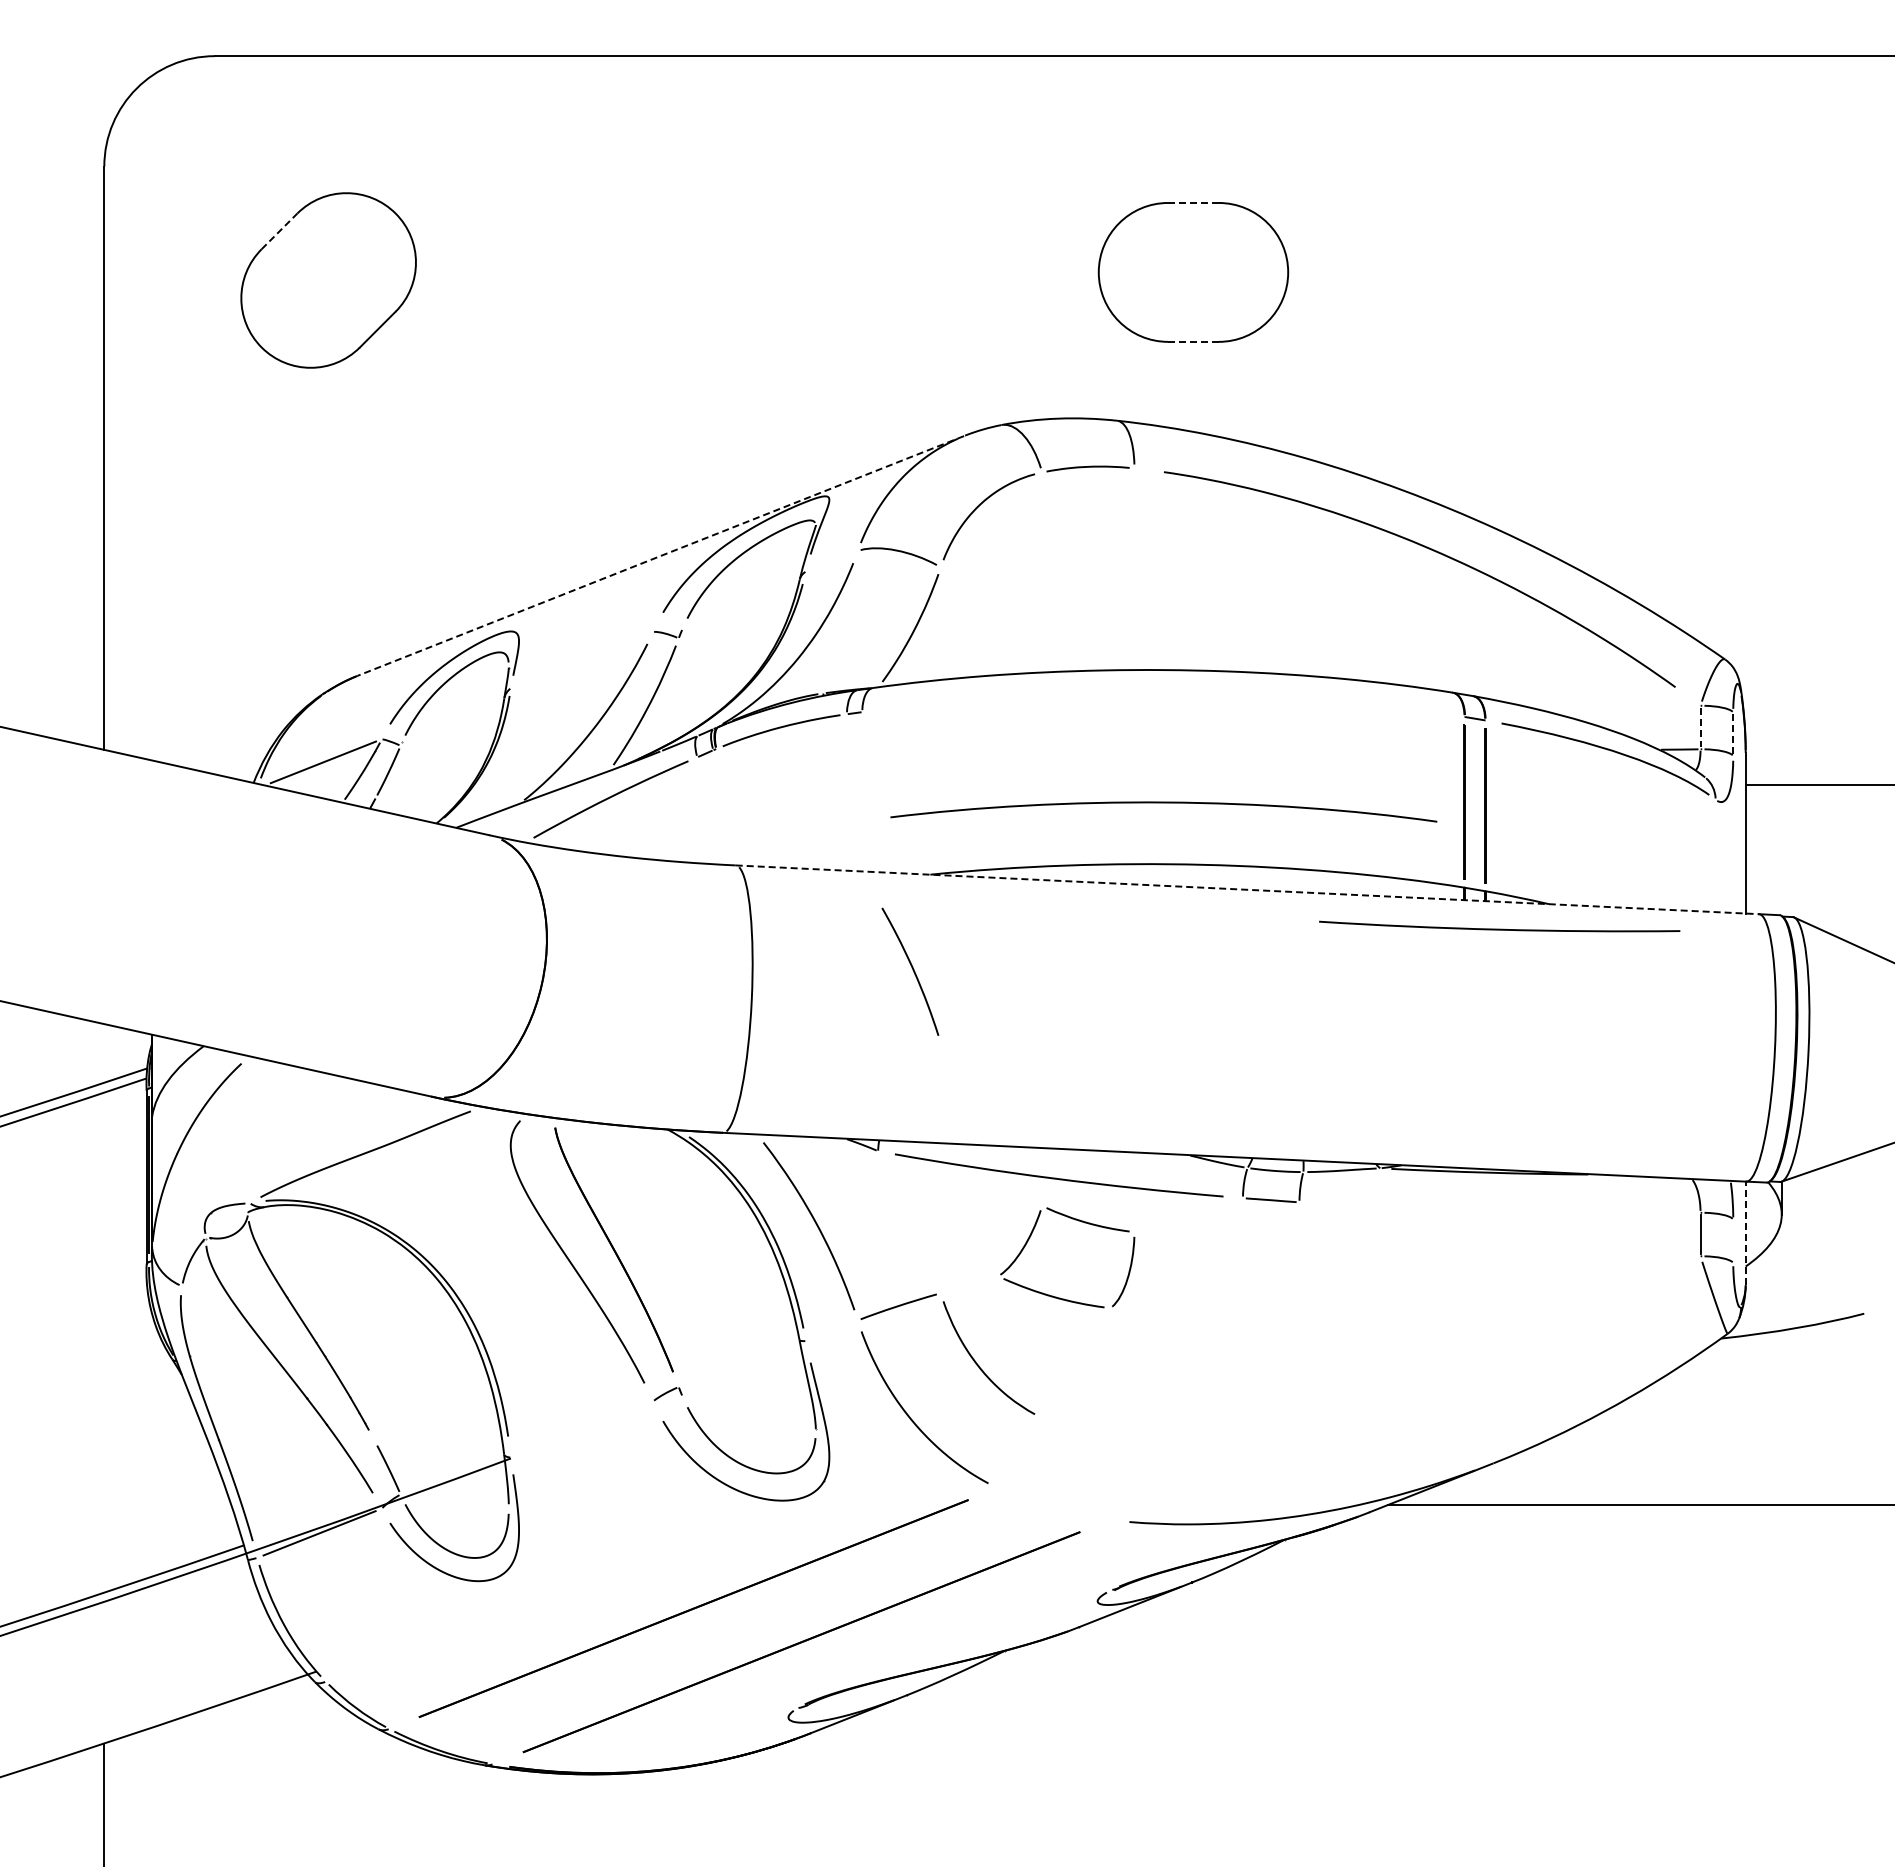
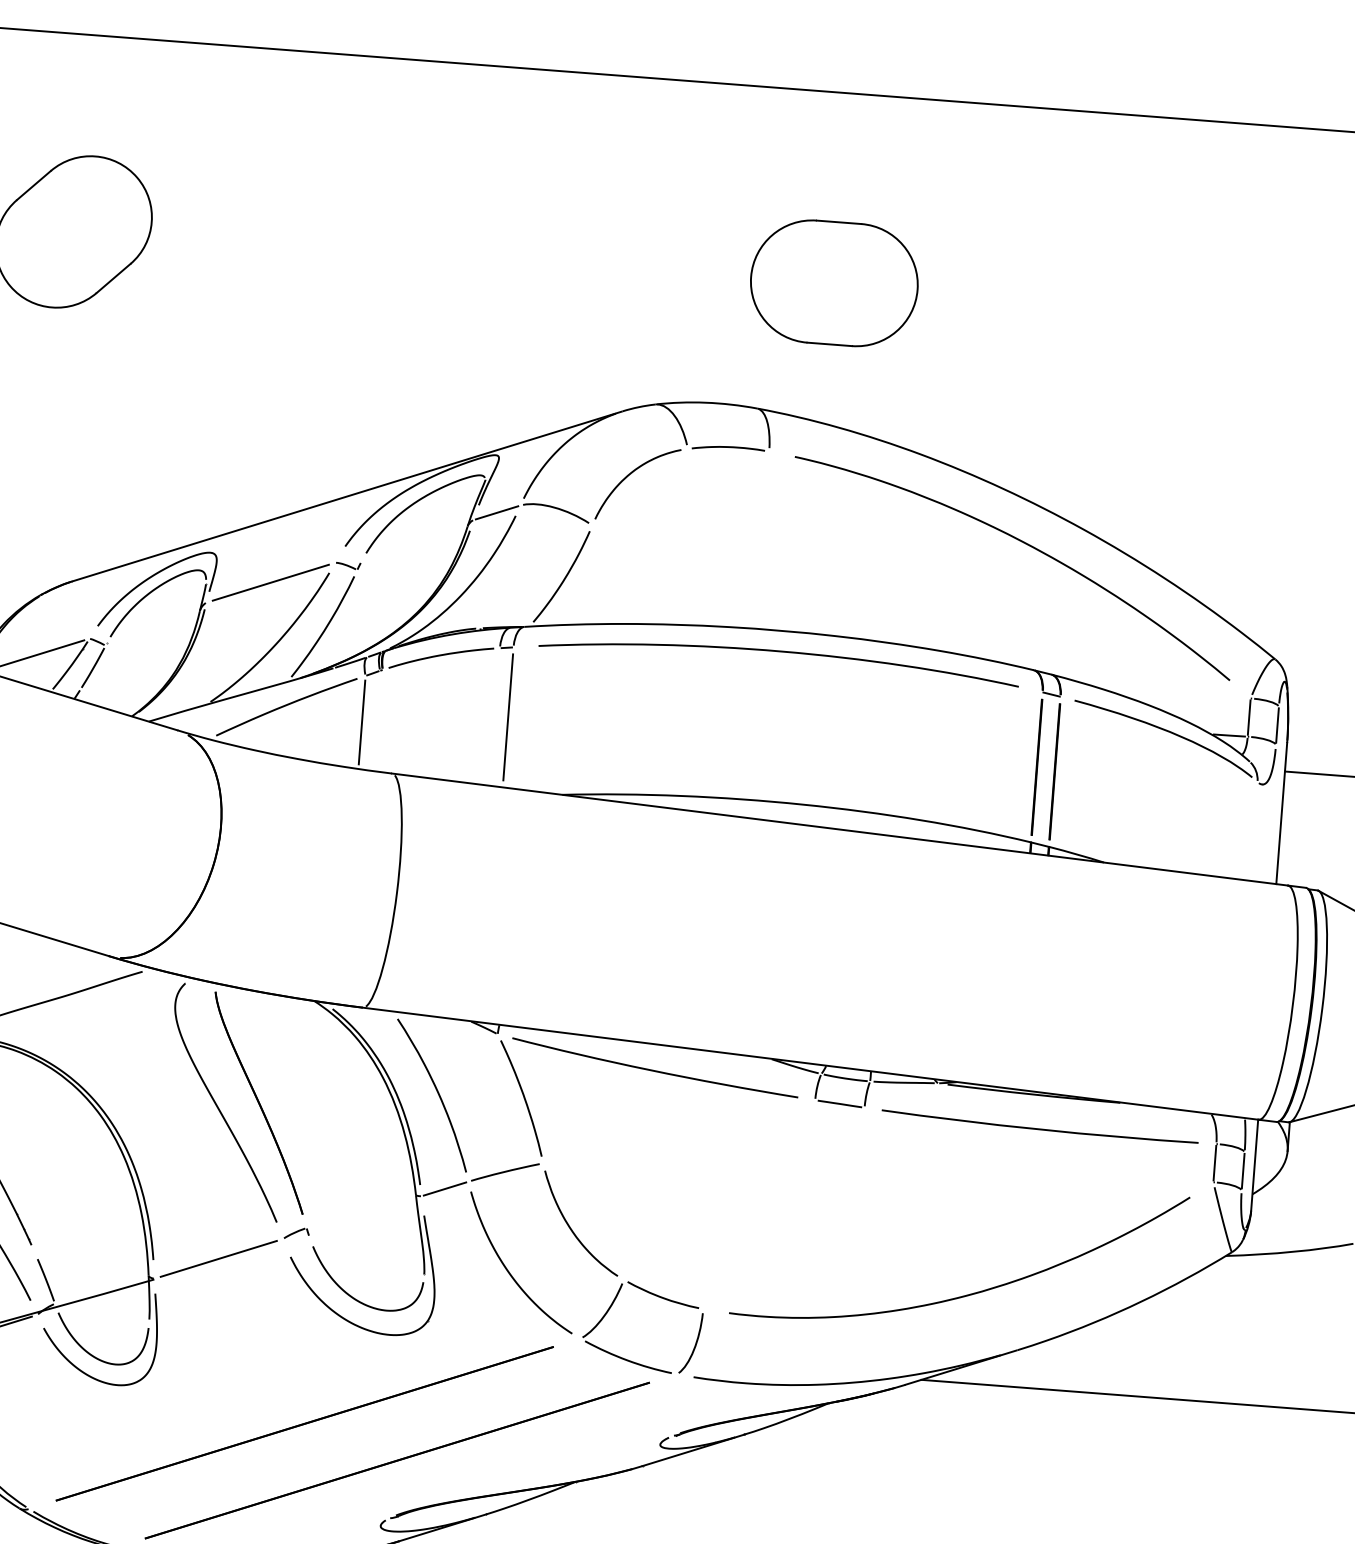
line: (1193, 202) -> (839, 221), dashed -> solid
line: (279, 231) -> (33, 185), dashed -> solid
line: (1192, 341) -> (828, 343), dashed -> solid
line: (660, 555) -> (346, 496), dashed -> solid
line: (831, 561) -> (496, 512), added
line: (582, 659) -> (271, 582), added
line: (1700, 727) -> (1249, 717), dashed -> solid
line: (1733, 734) -> (1277, 725), dashed -> solid
line: (862, 791) -> (508, 717), added
curve: (1163, 803) -> (779, 652), moved
line: (697, 809) -> (362, 721), added
line: (1247, 889) -> (840, 829), dashed -> solid
curve: (1499, 928) -> (1039, 1128), moved
curve: (912, 970) -> (523, 1097), moved
part: (1078, 1221) -> (654, 1295), moved
line: (1745, 1233) -> (1254, 1165), dashed -> solid
line: (1733, 1240) -> (1243, 1170), added
line: (831, 1330) -> (444, 1188), added
curve: (1432, 1404) -> (967, 1294), added
line: (581, 1429) -> (218, 1258), added

